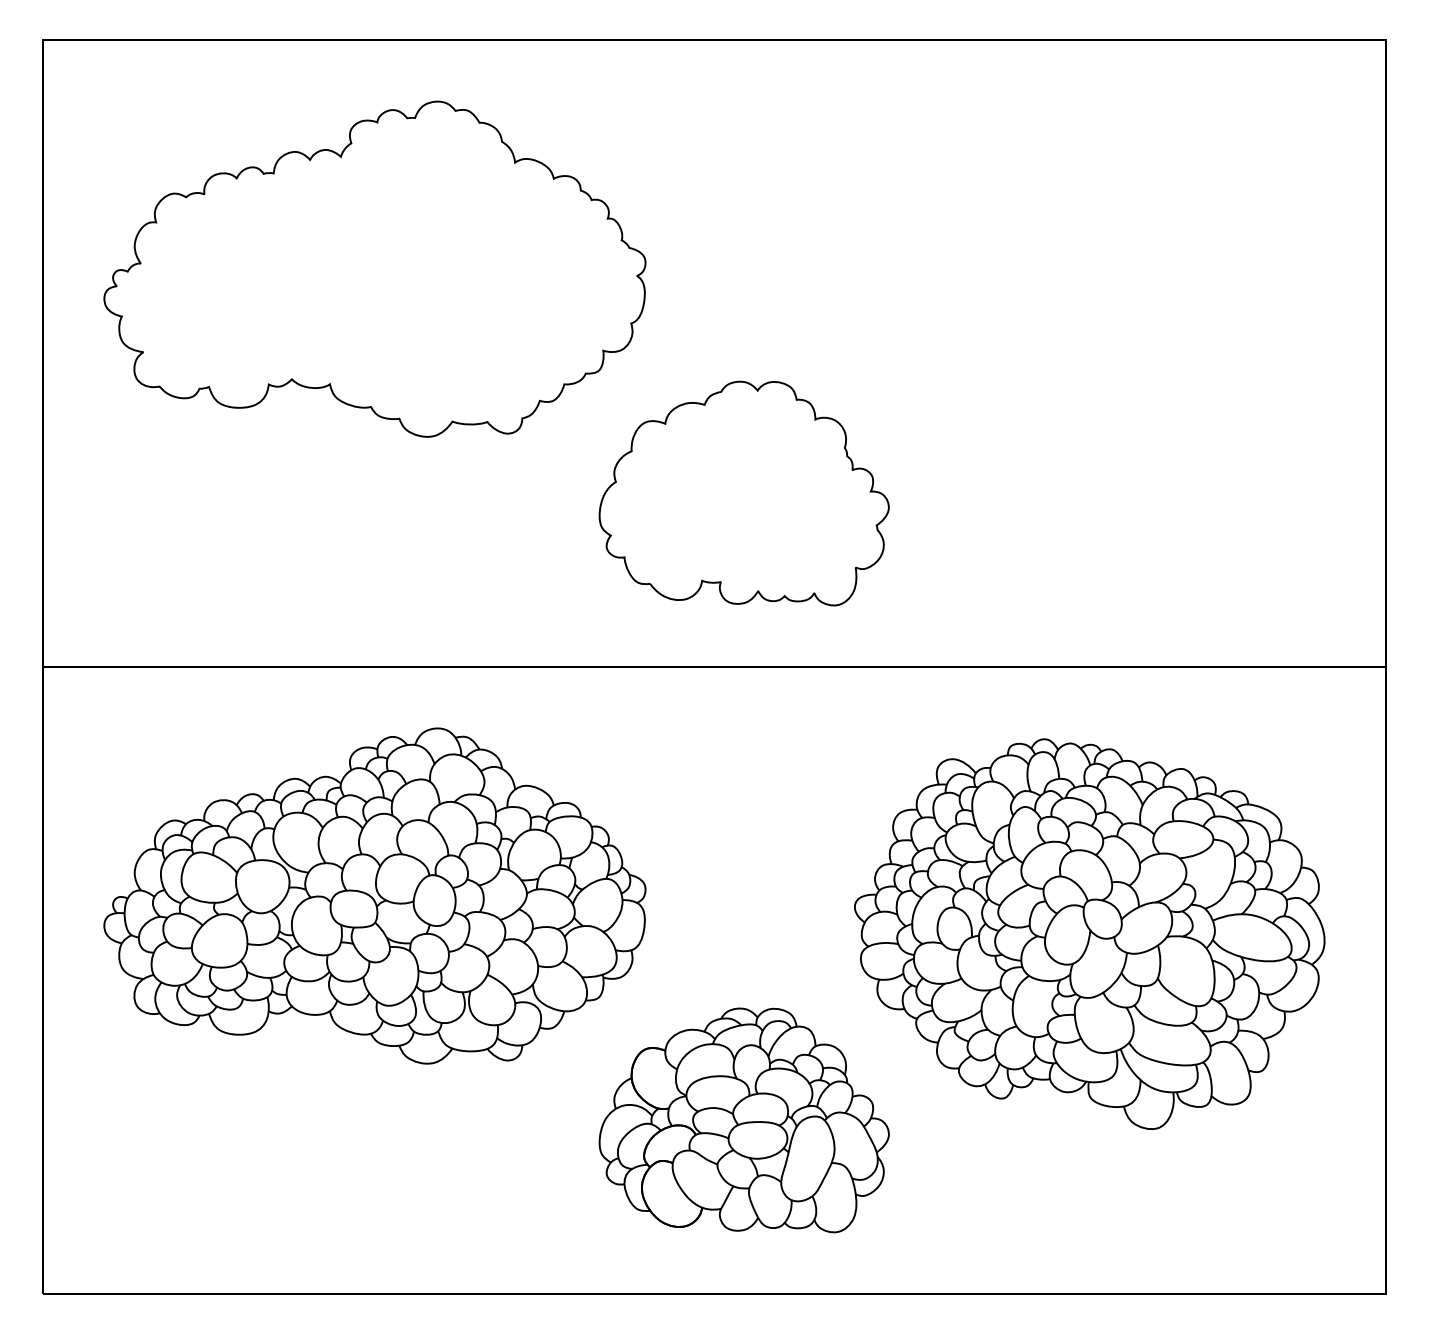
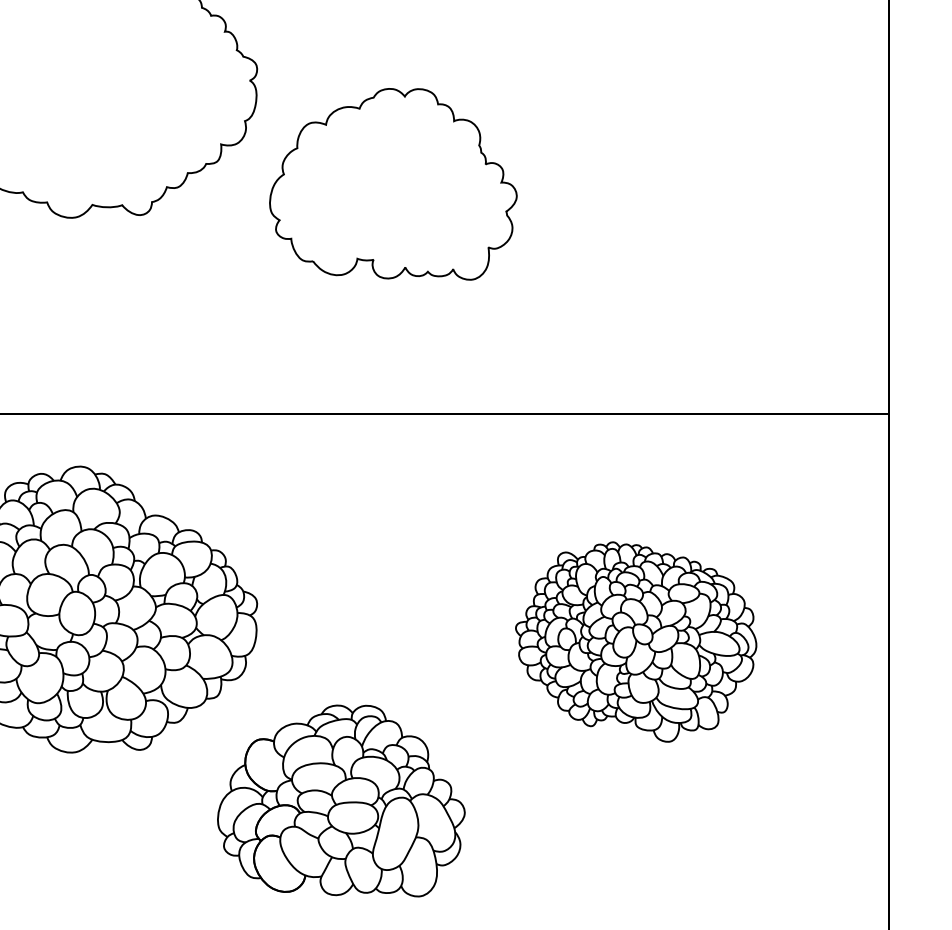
part: (743, 493) -> (392, 184), moved
part: (1089, 933) -> (635, 641), size x0.6

